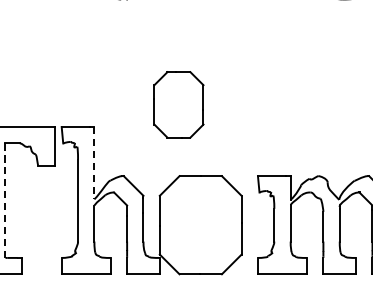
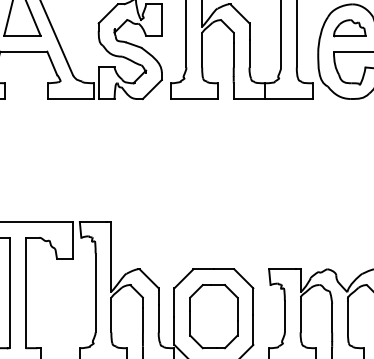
part: (178, 104) -> (213, 316), moved
line: (94, 162) -> (111, 256), dashed -> solid
line: (5, 201) -> (25, 293), dashed -> solid

